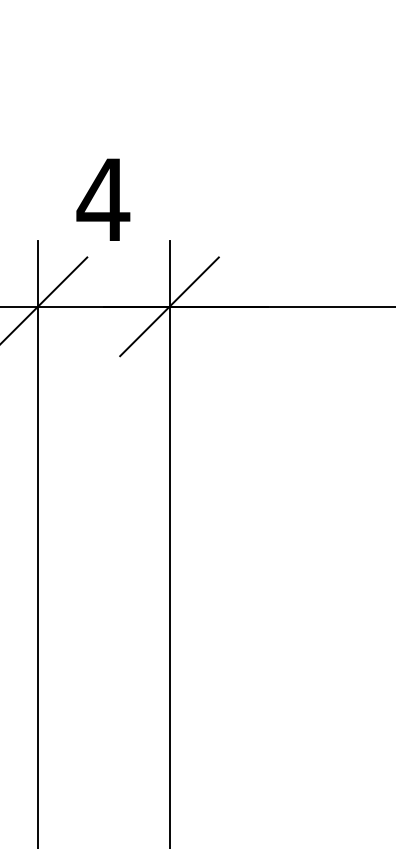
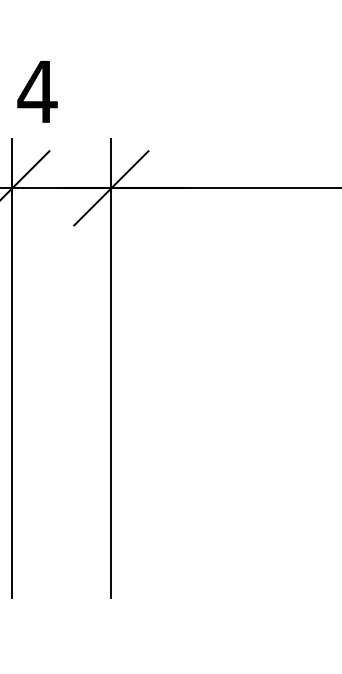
text: (103, 199) -> (37, 91), moved

